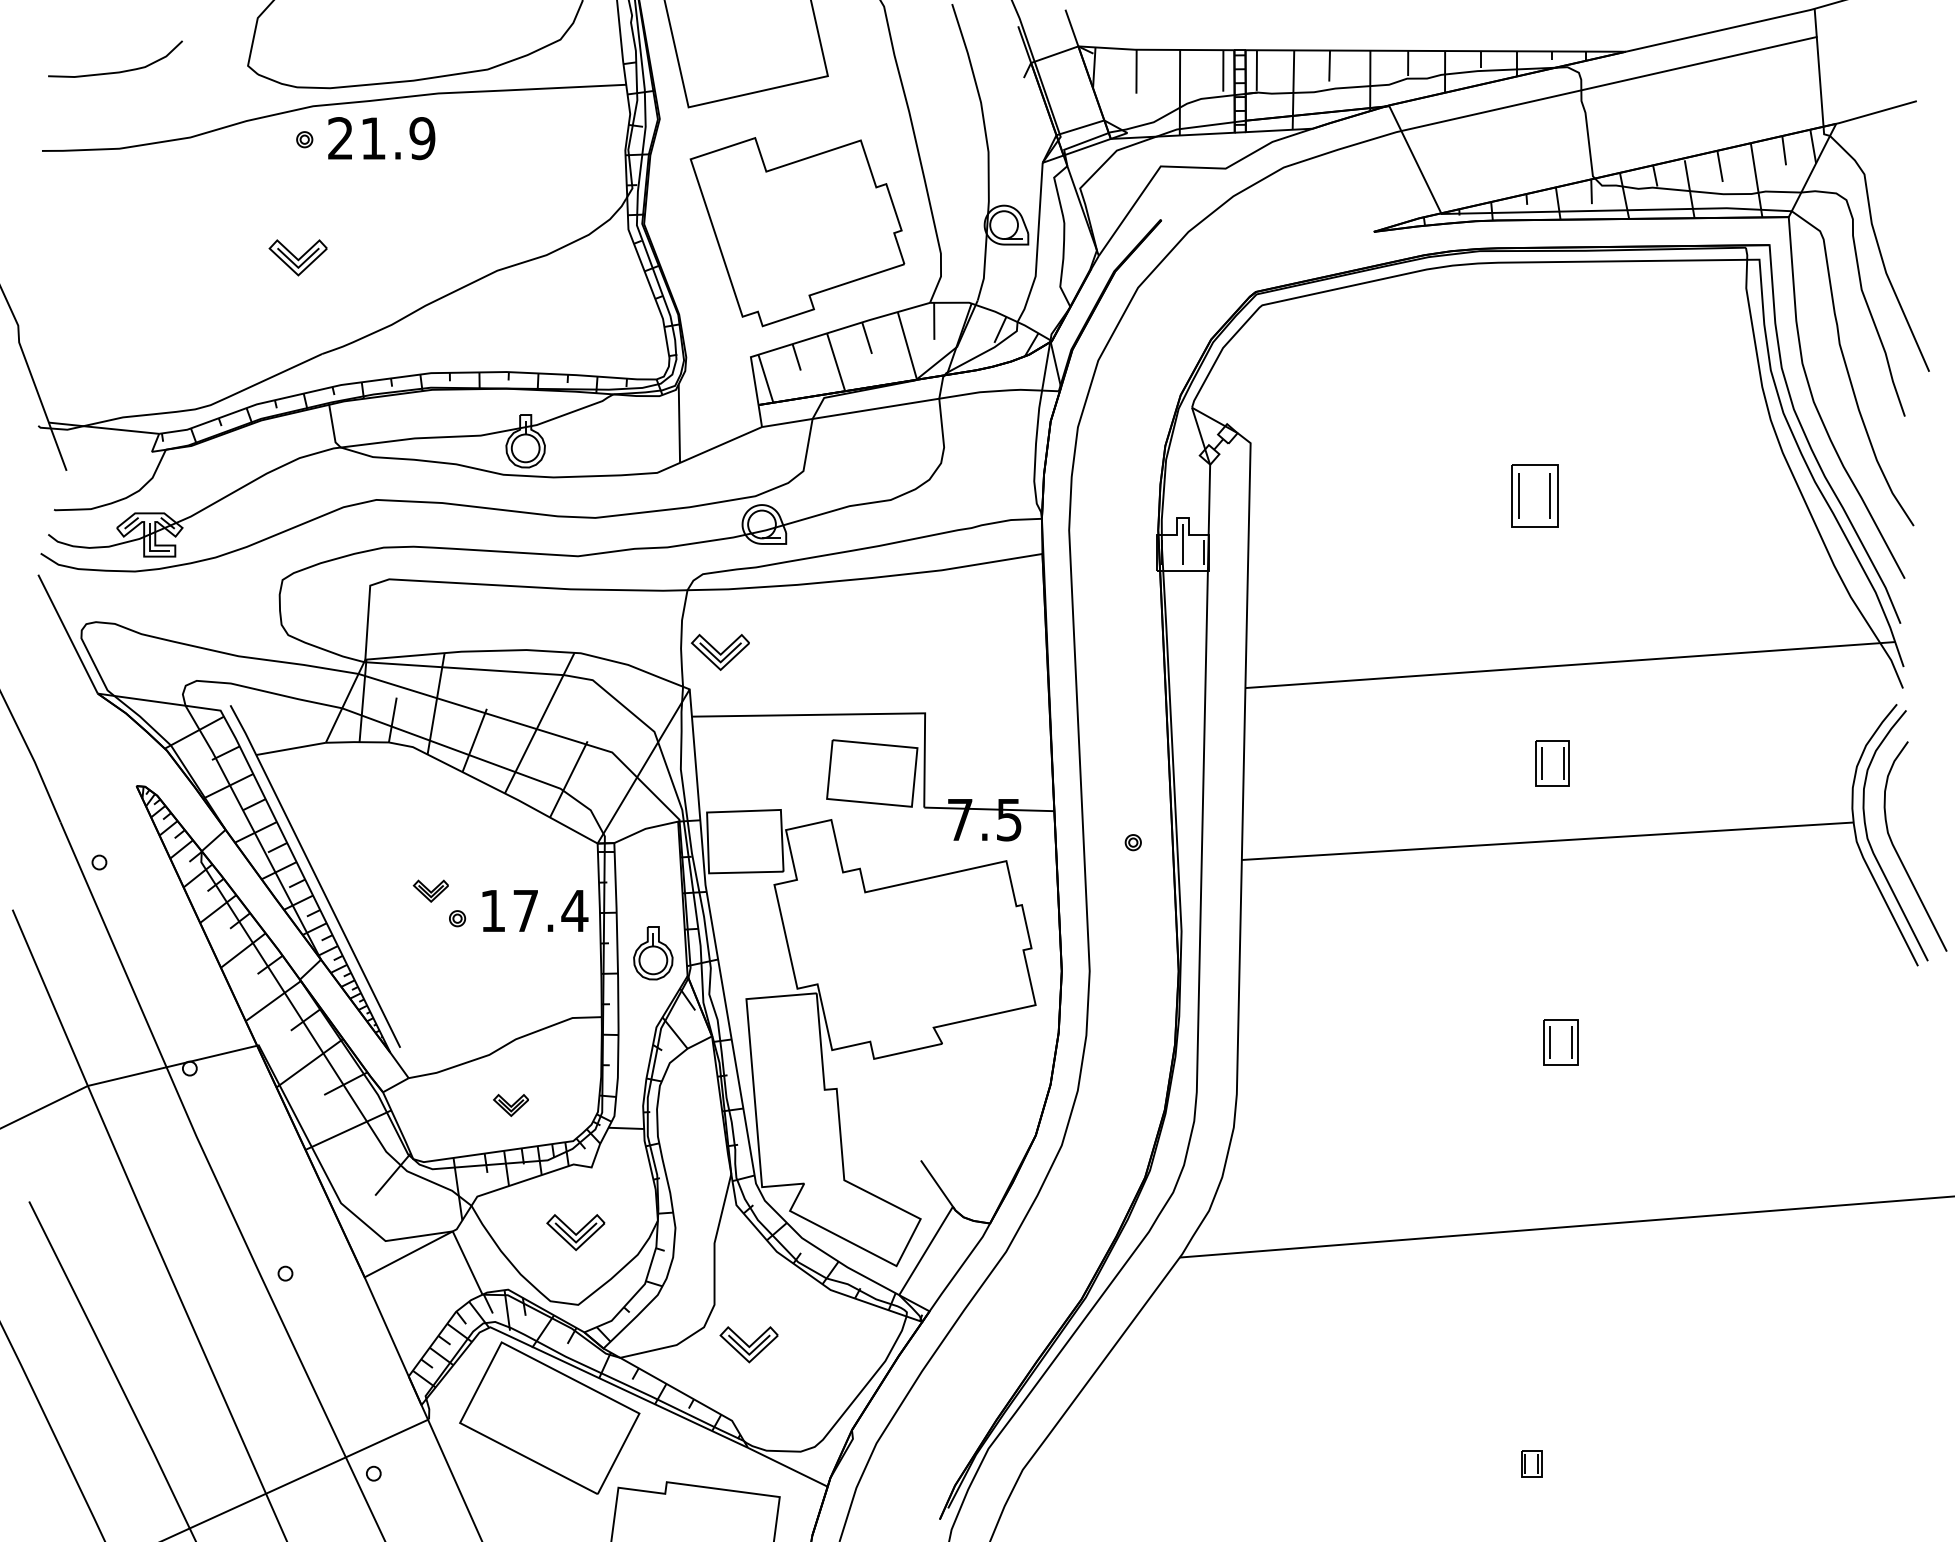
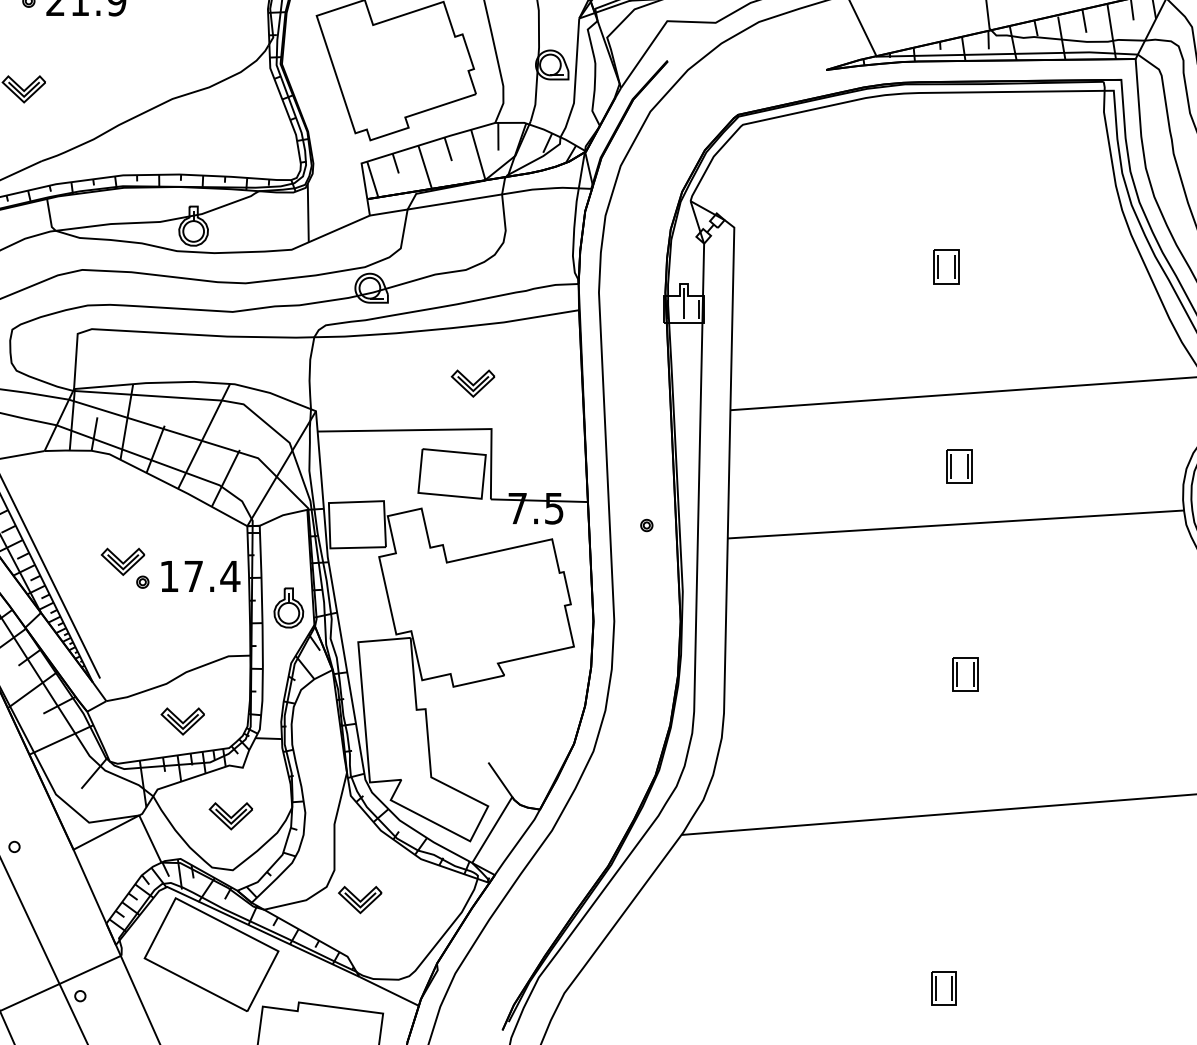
part: (1534, 495) -> (946, 266), size x0.71
part: (719, 651) -> (472, 382), moved
part: (430, 890) -> (122, 561), size x1.67
part: (510, 1105) -> (182, 721), size x1.67
part: (1531, 1463) -> (943, 988), size x1.67

